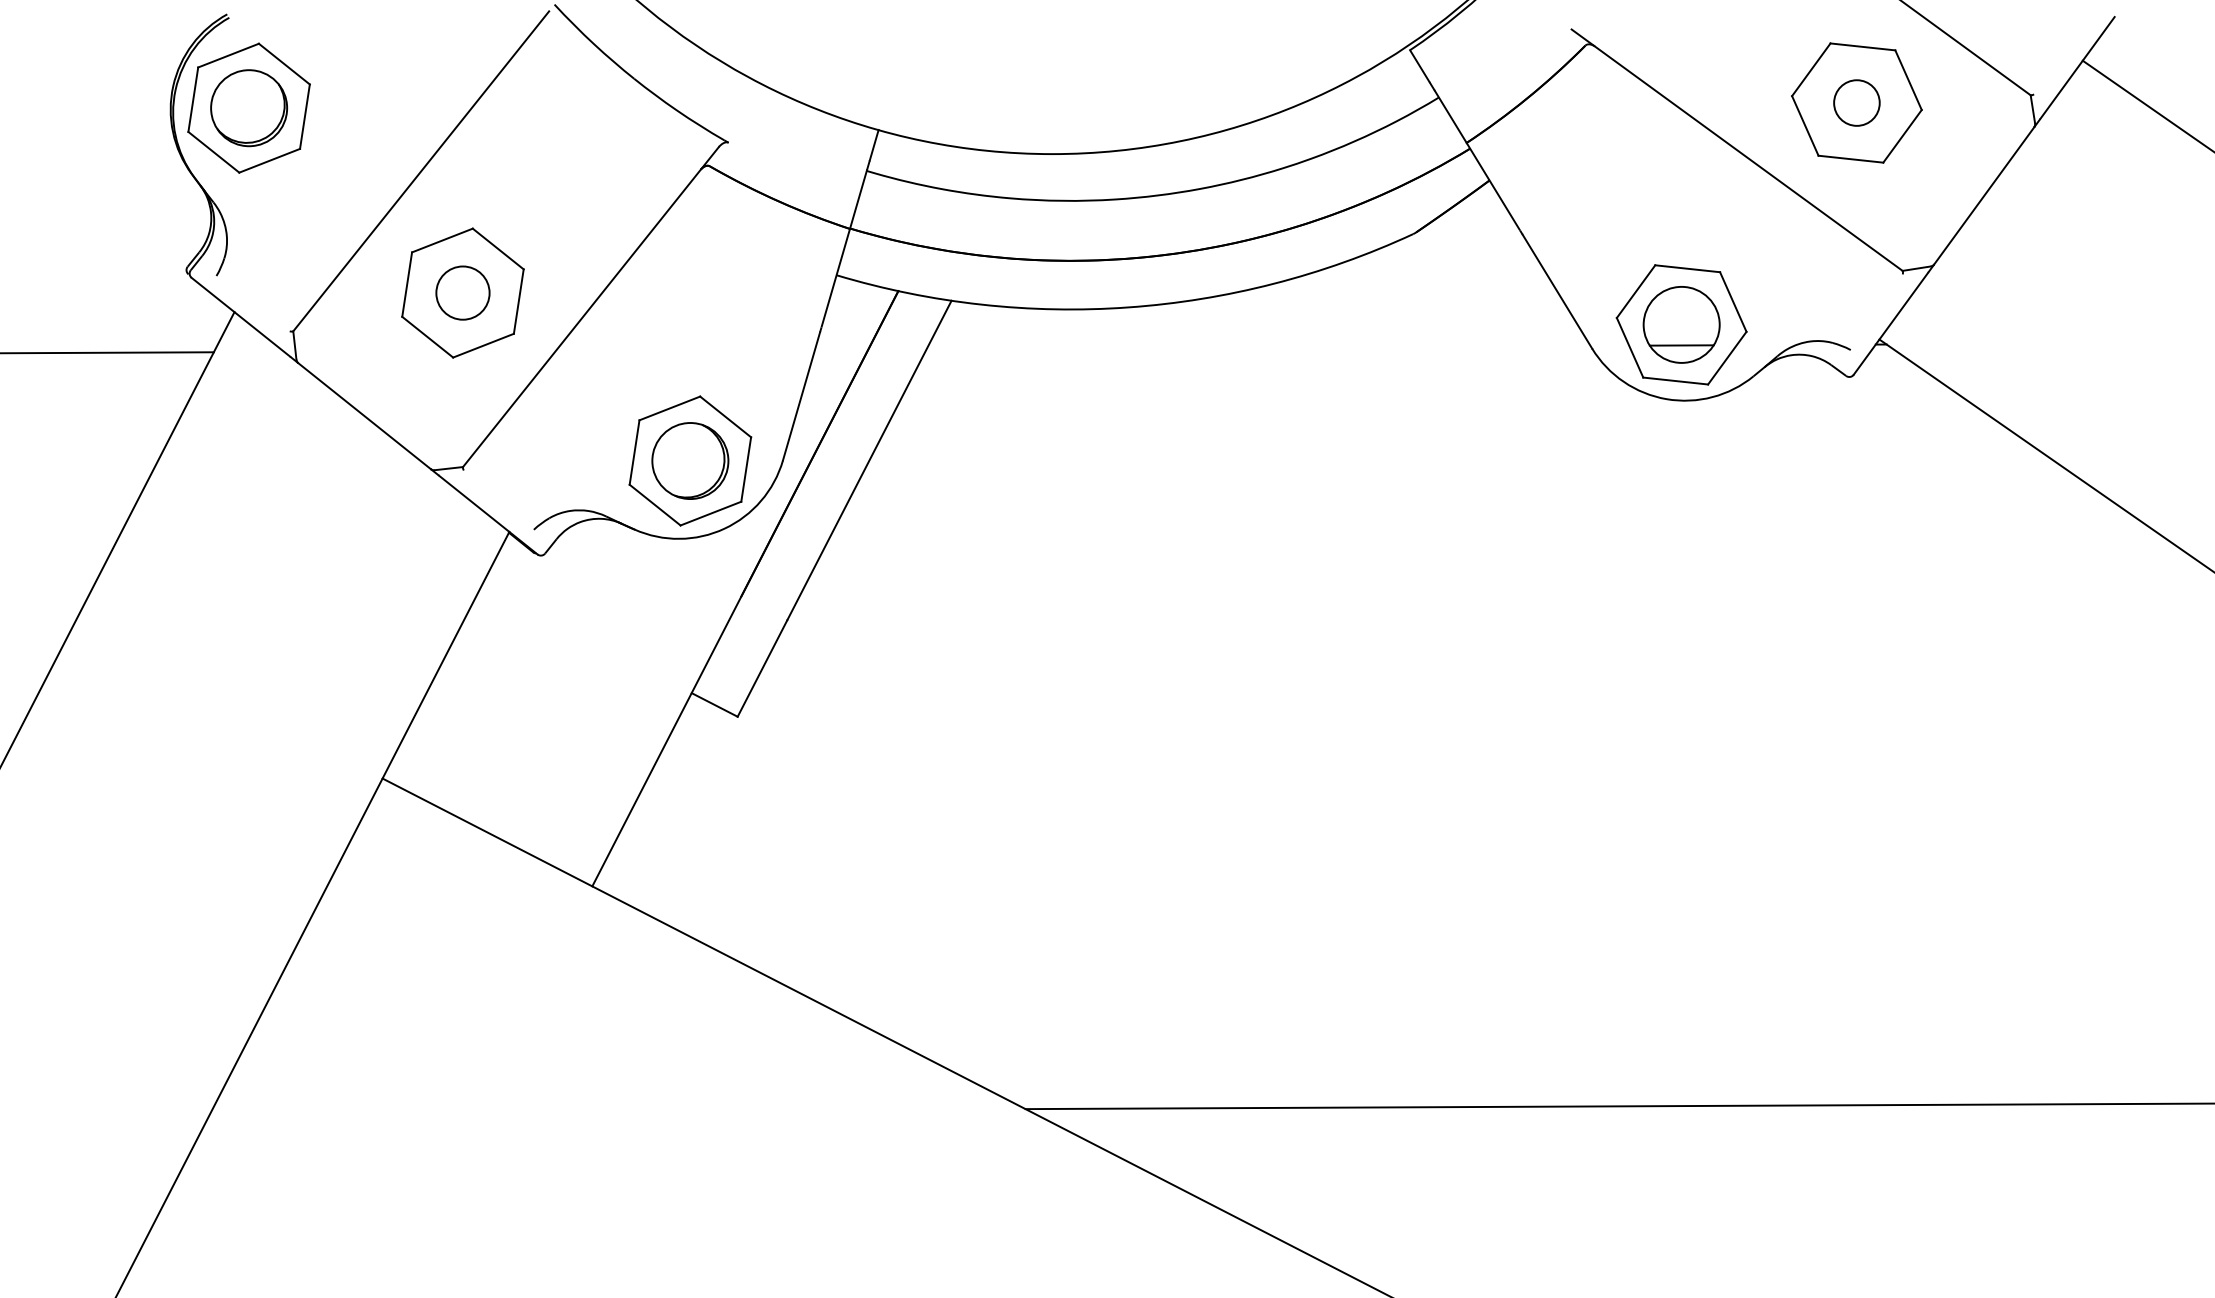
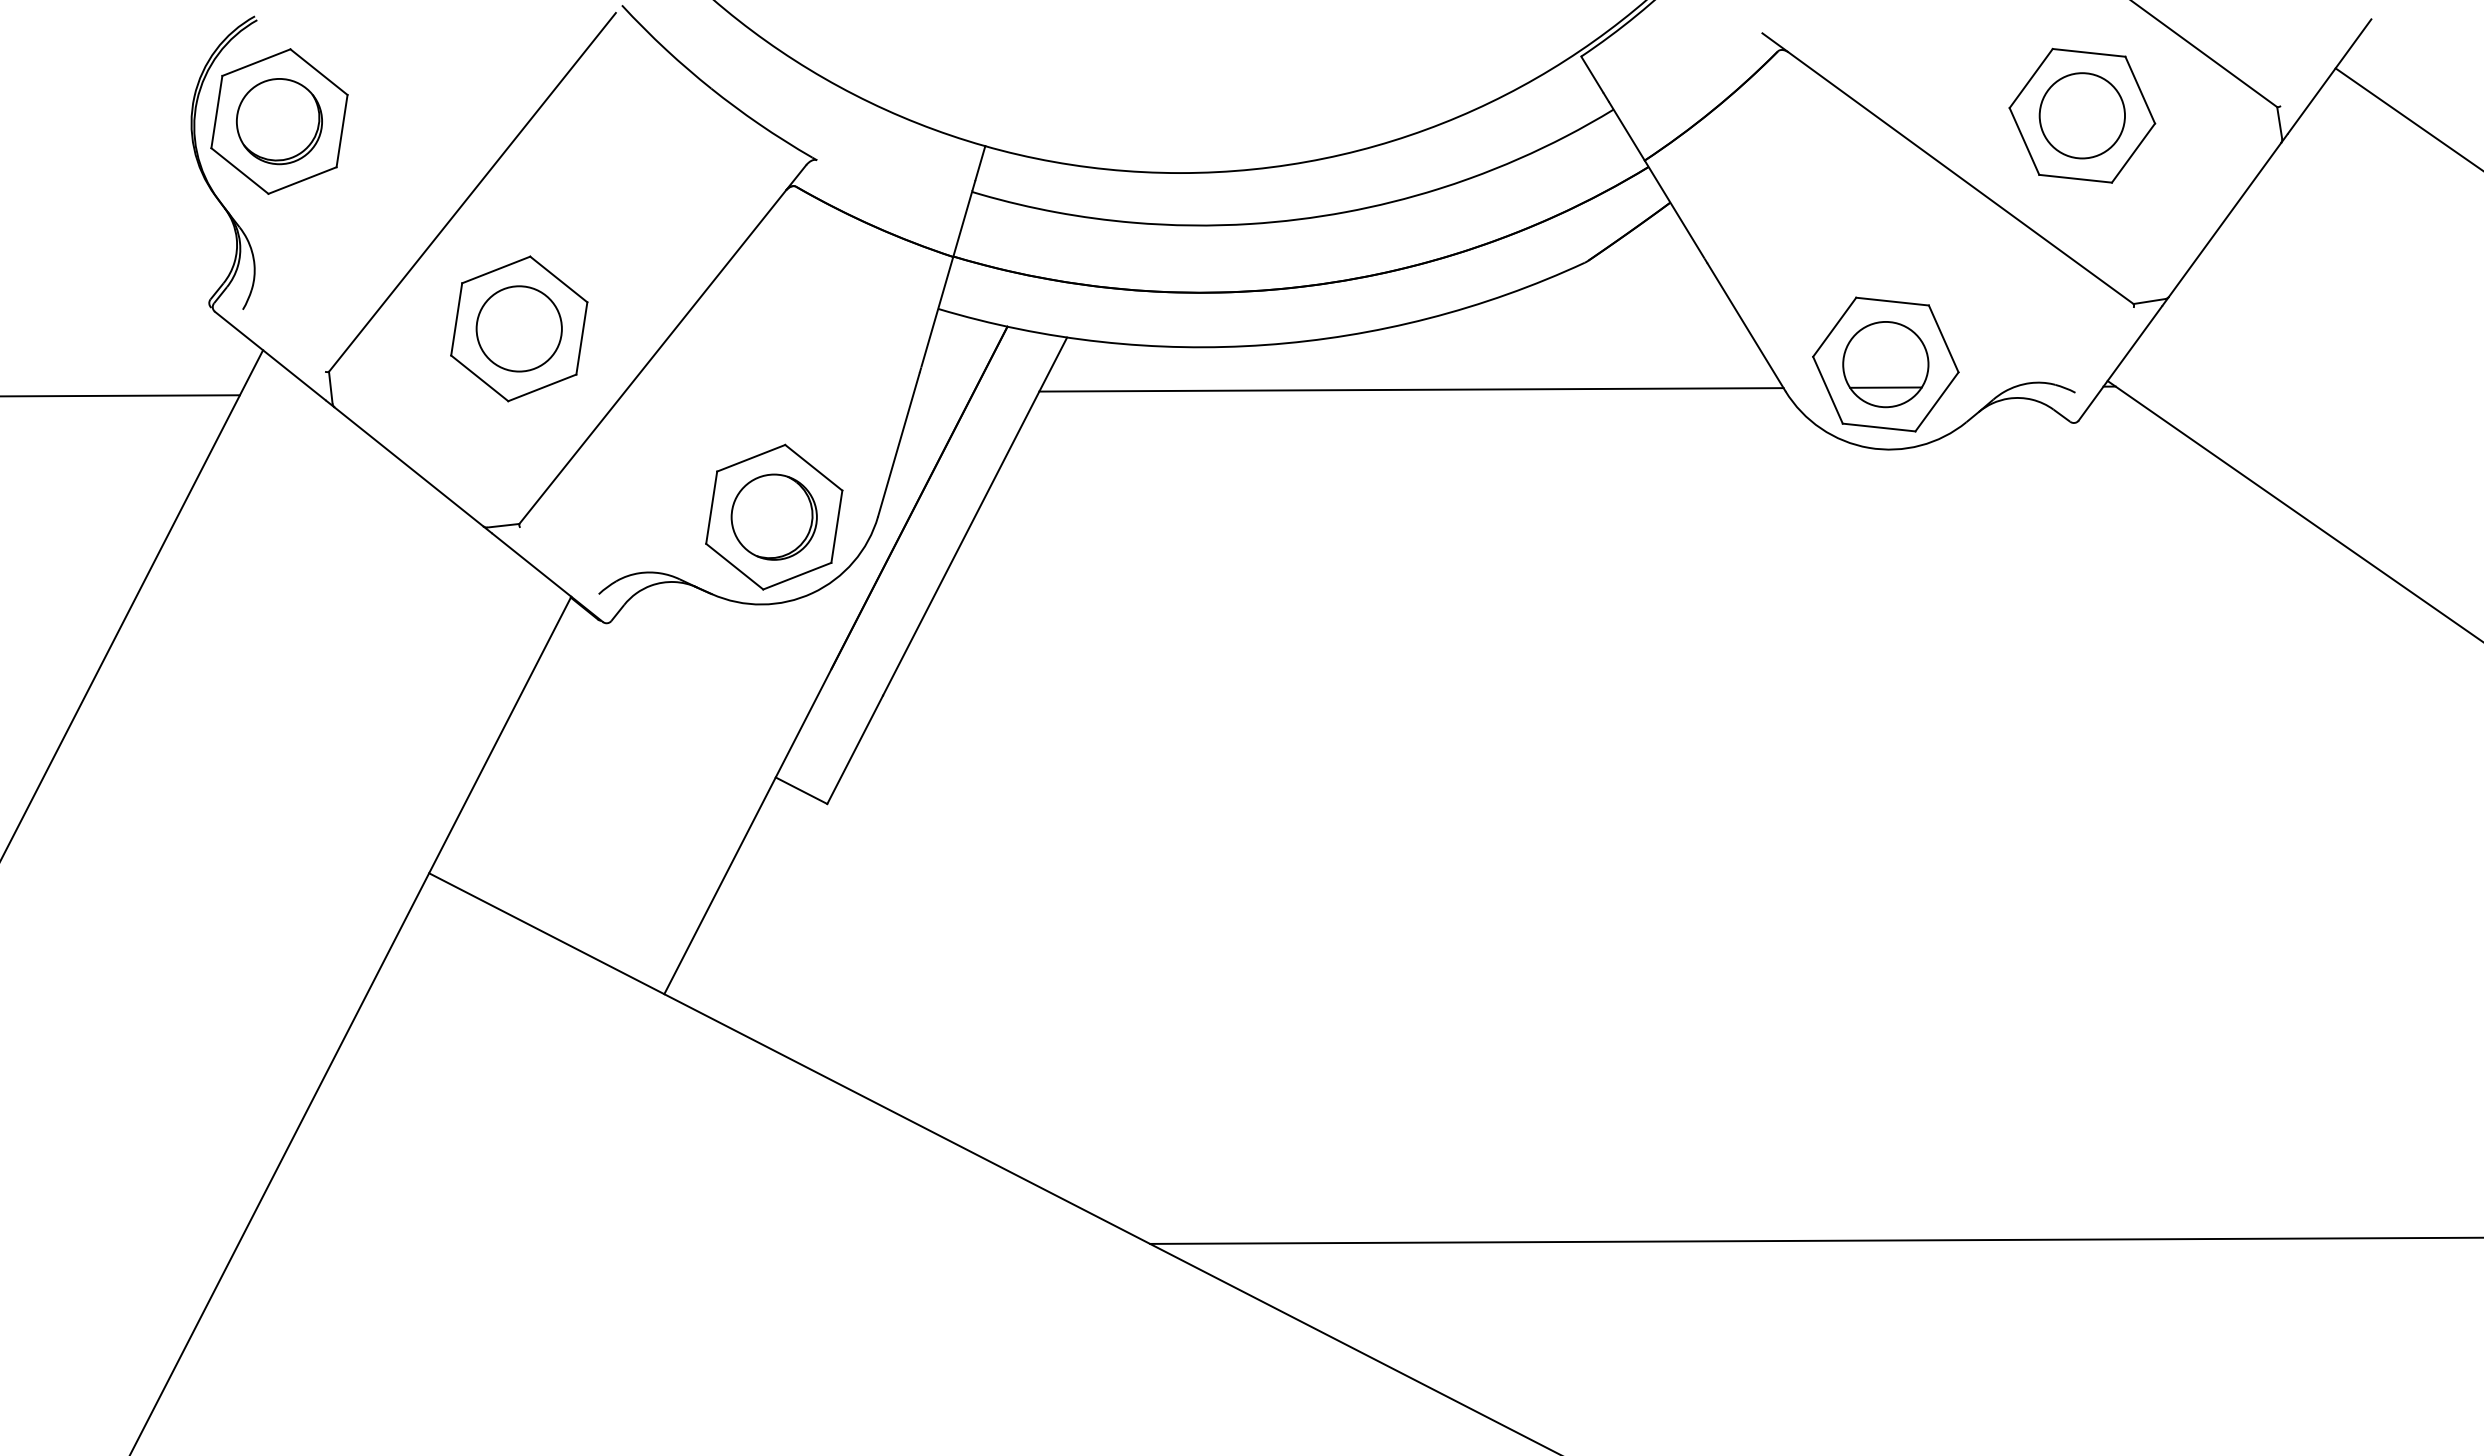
circle: (1857, 102) -> (2082, 115), size x1.67
circle: (462, 292) -> (518, 328), size x1.43
line: (1258, 347) -> (1411, 389), added

